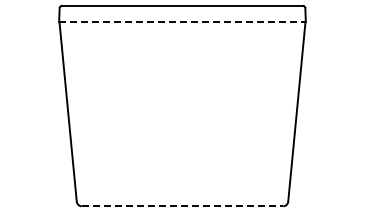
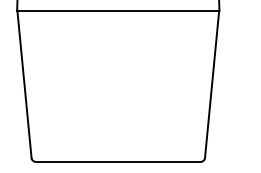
line: (182, 22) -> (118, 11), dashed -> solid
line: (182, 206) -> (118, 161), dashed -> solid

